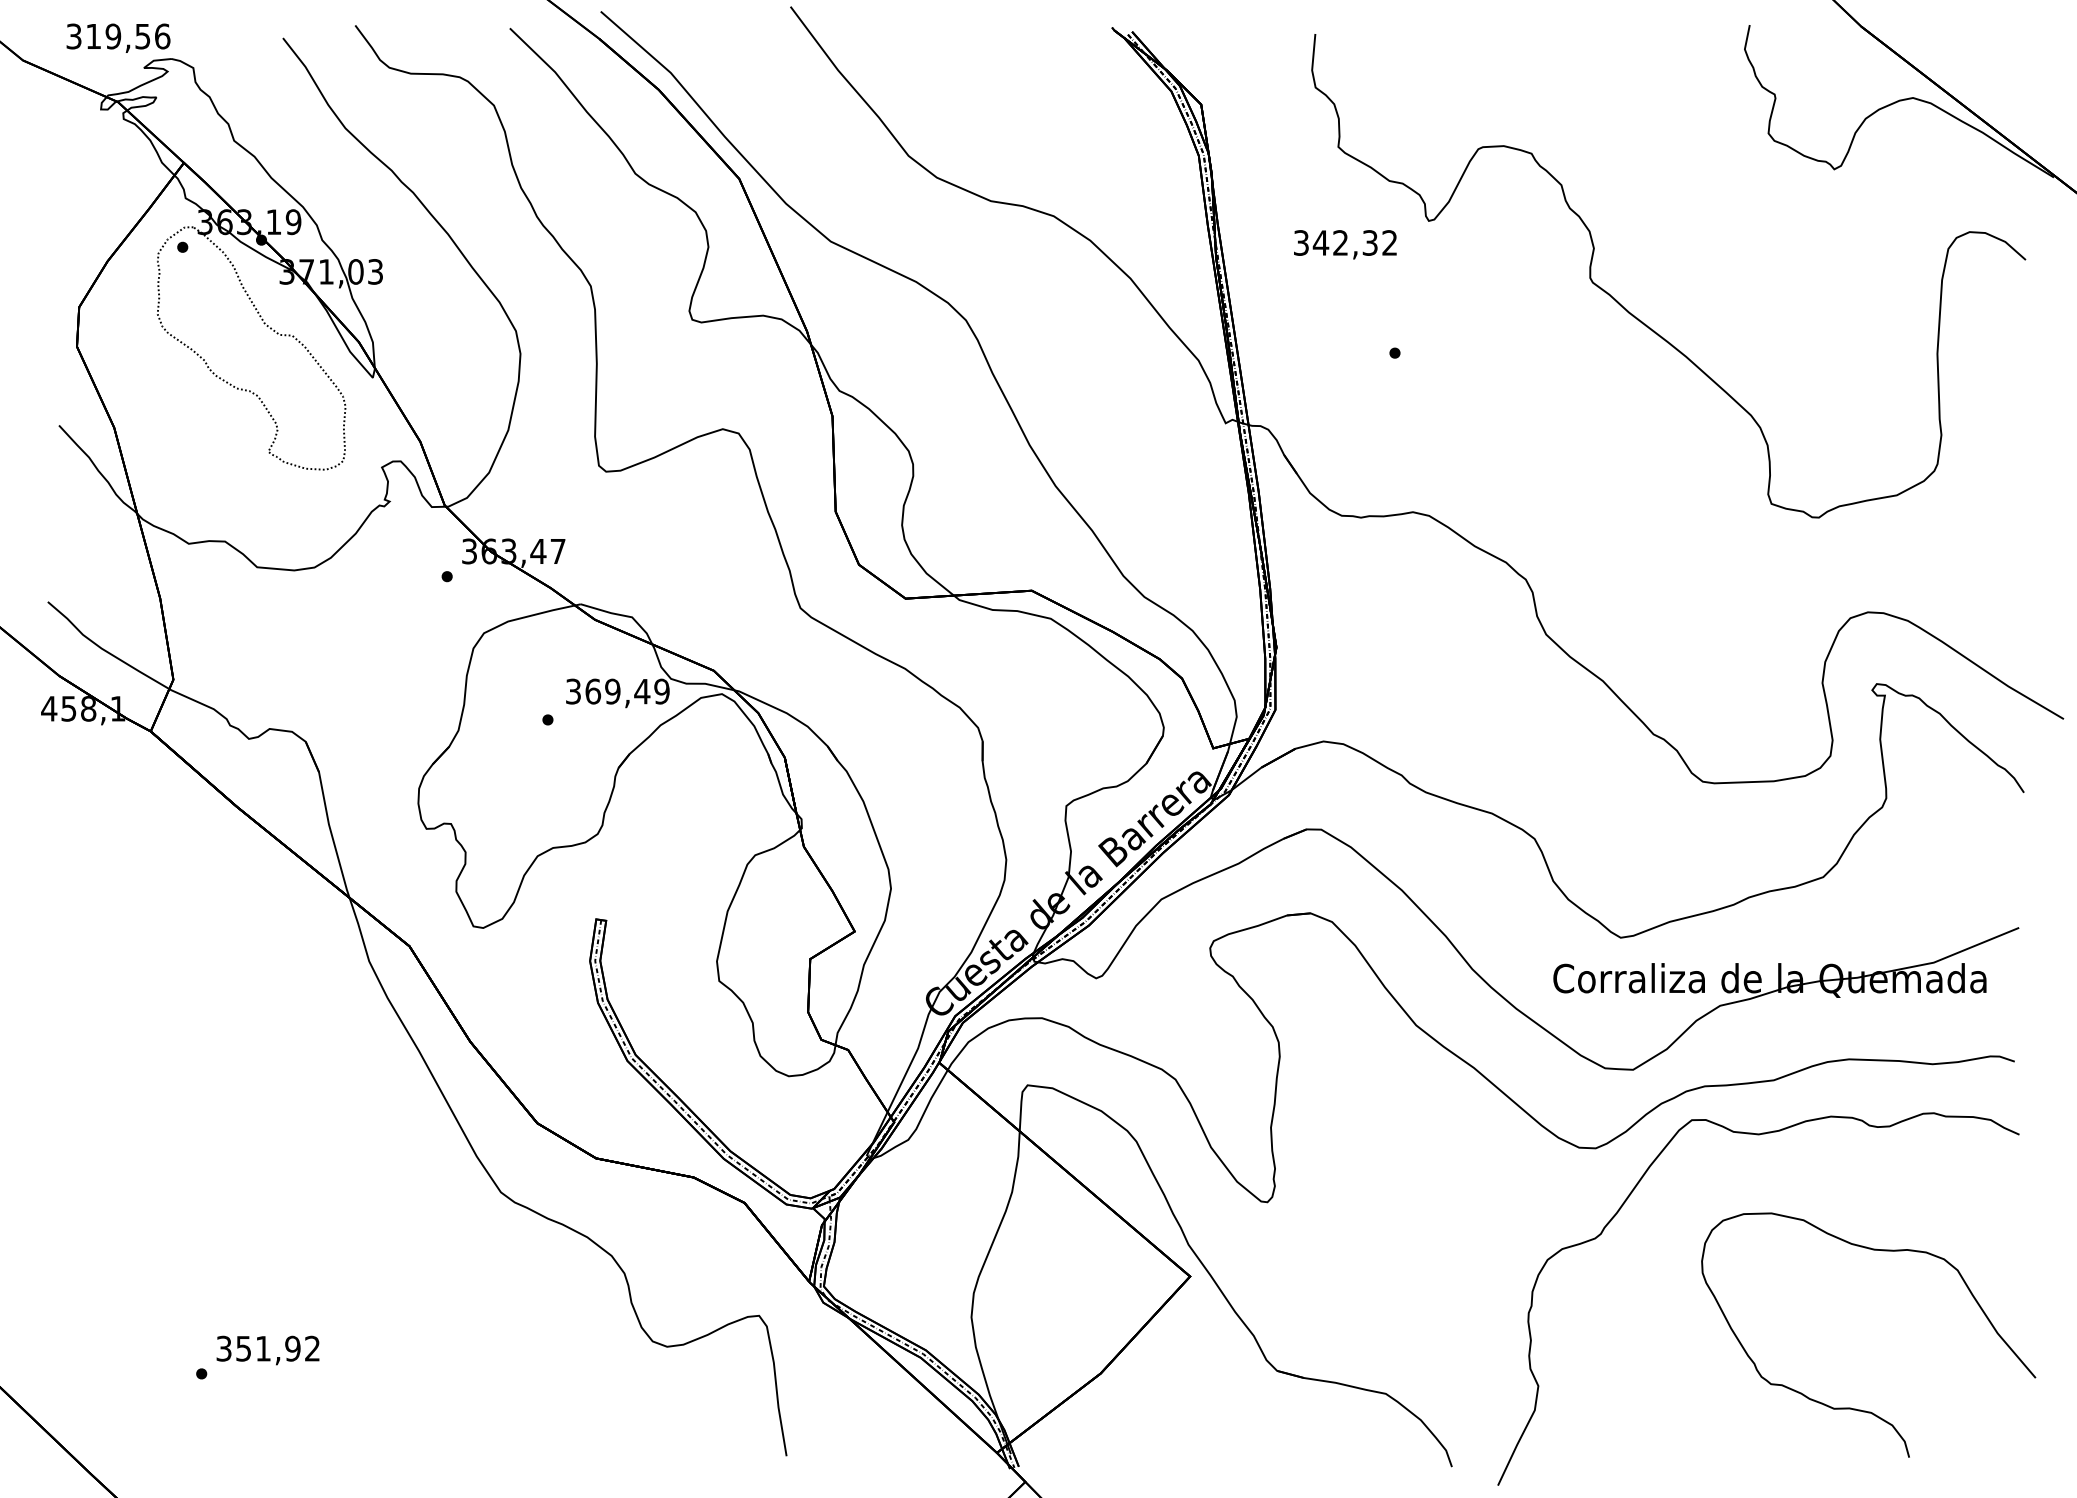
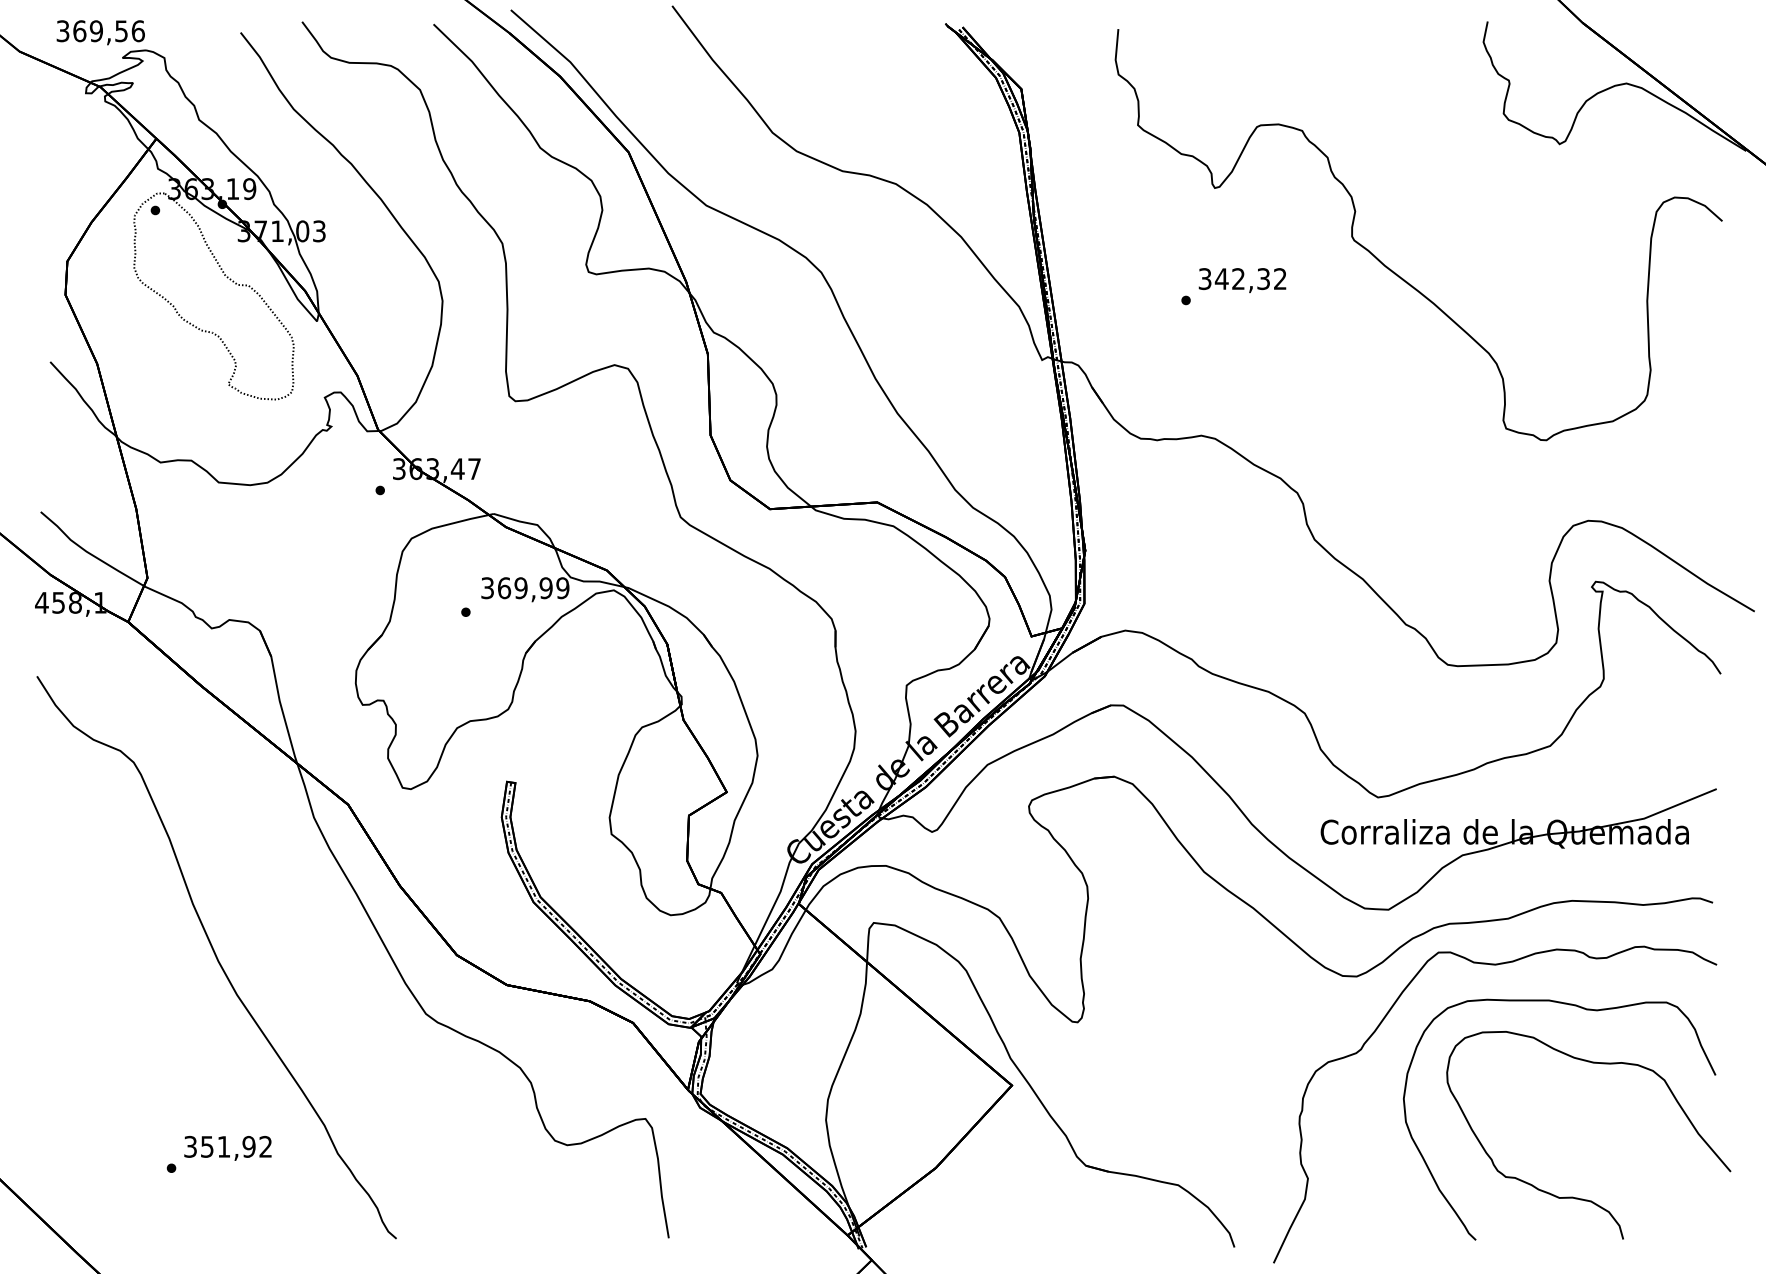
text: (93, 36) -> (79, 31), 319,56 -> 369,56
text: (1345, 244) -> (1242, 280), moved
text: (642, 691) -> (546, 588), 369,49 -> 369,99
curve: (254, 1126) -> (216, 957), added
curve: (1868, 1188) -> (1588, 1010), added

